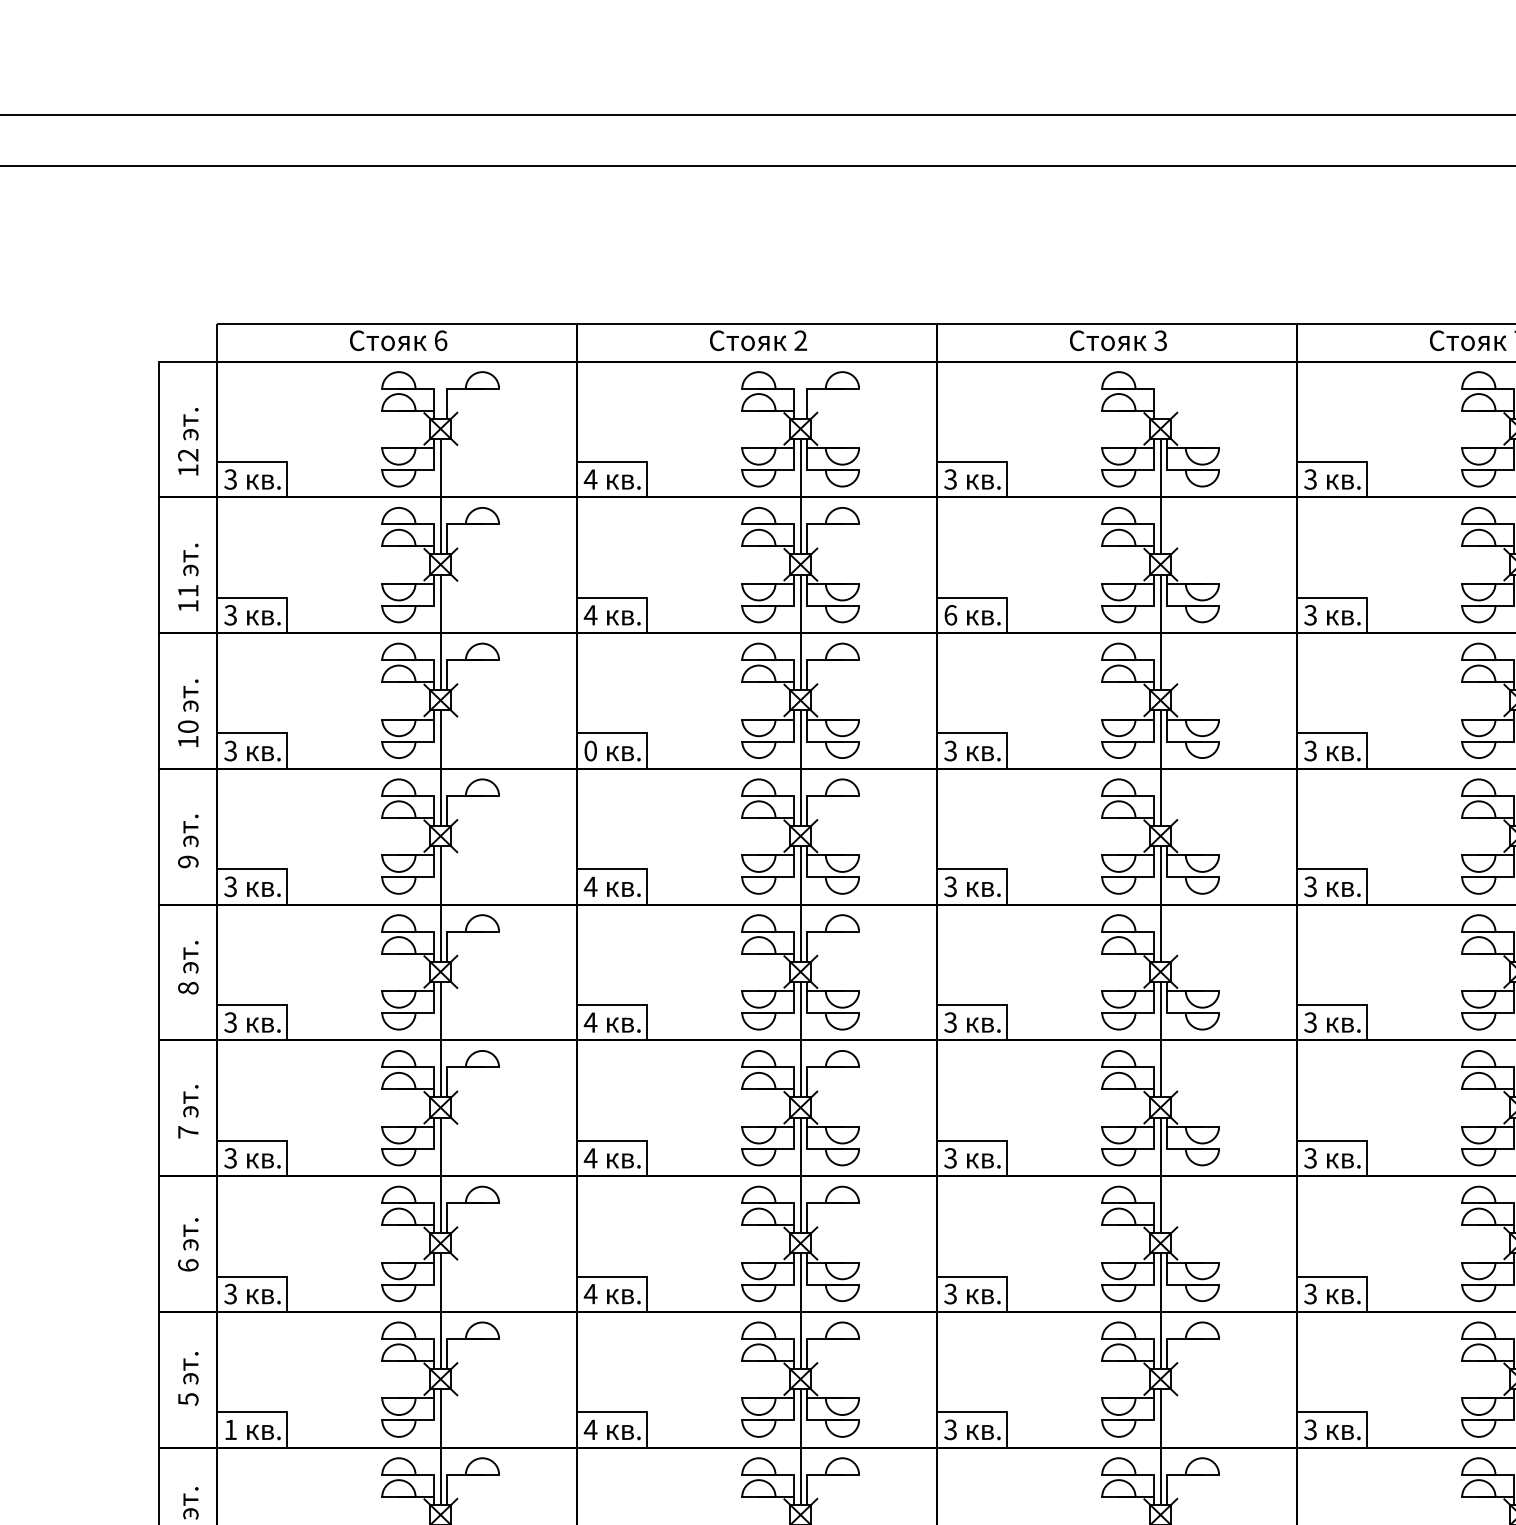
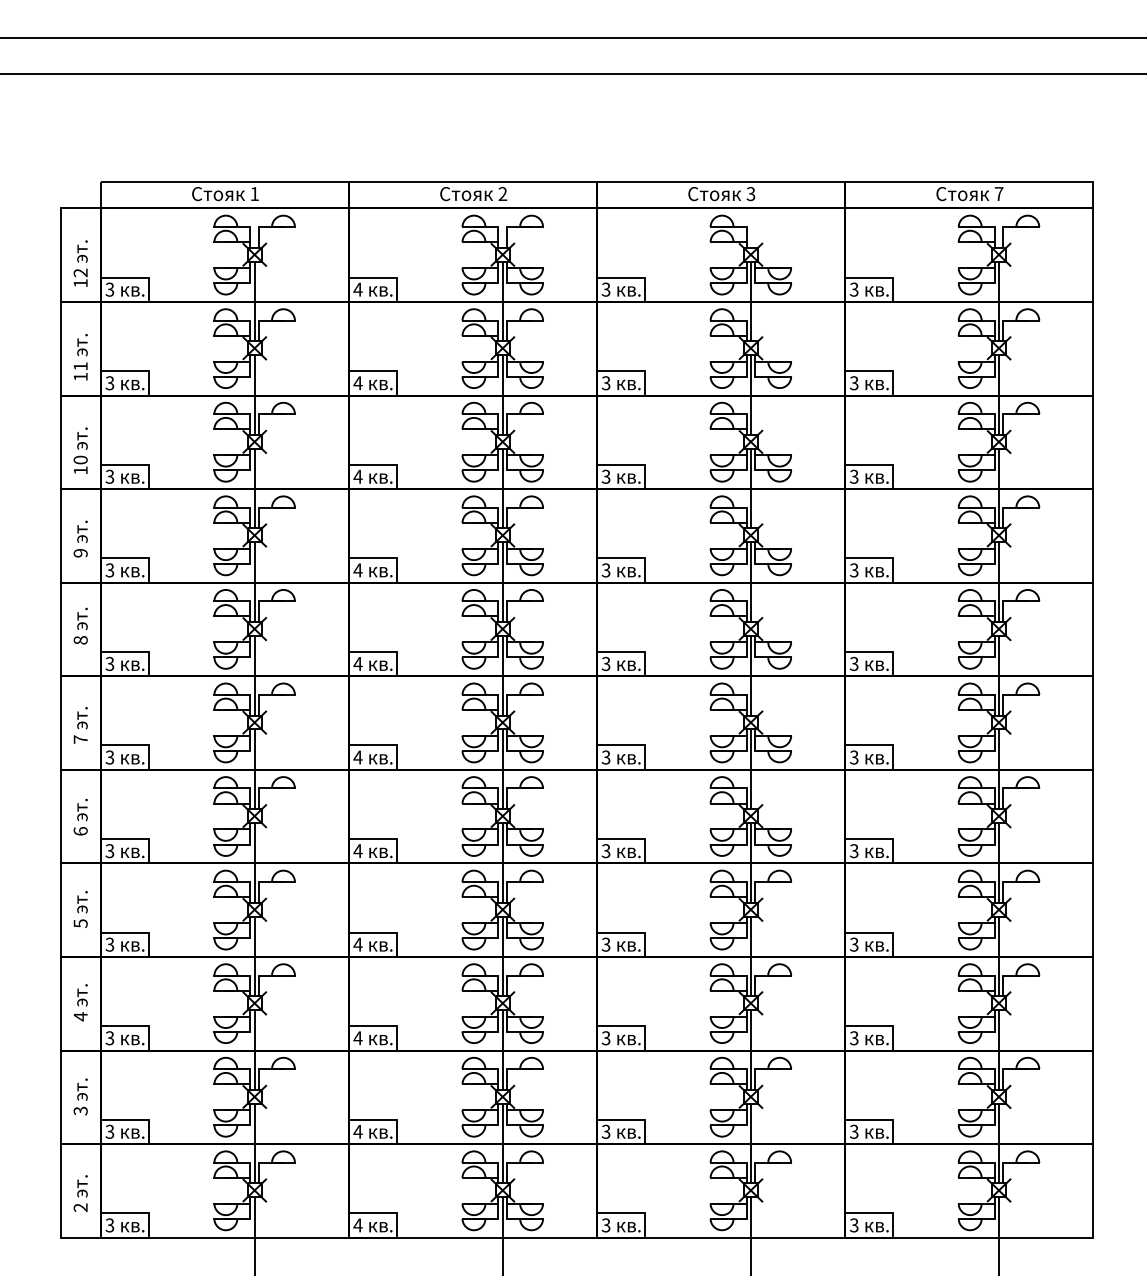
text: (440, 341) -> (254, 194), 6 -> 1
text: (949, 615) -> (605, 383), 6 -> 3
text: (589, 750) -> (357, 476), 0 -> 4
text: (230, 1429) -> (109, 944), 1 -> 3

